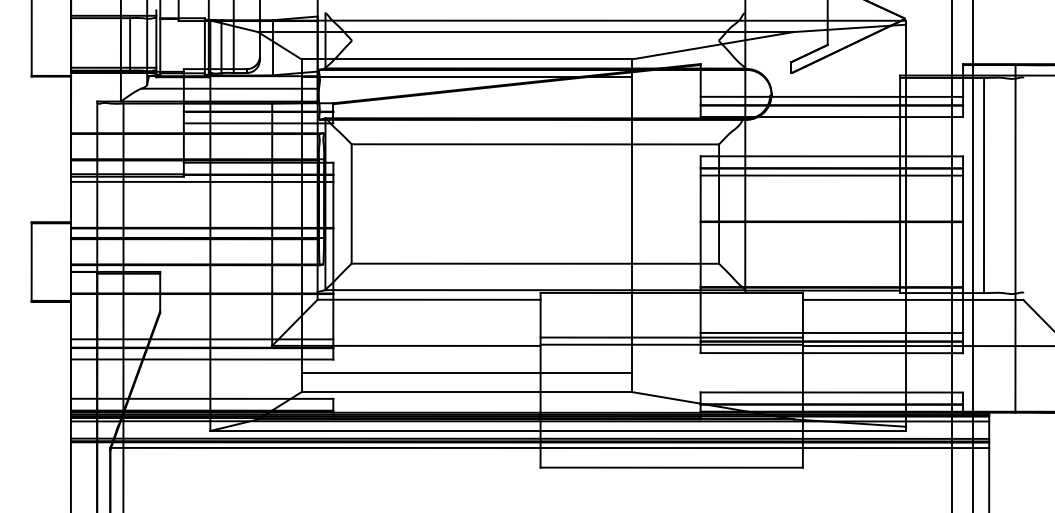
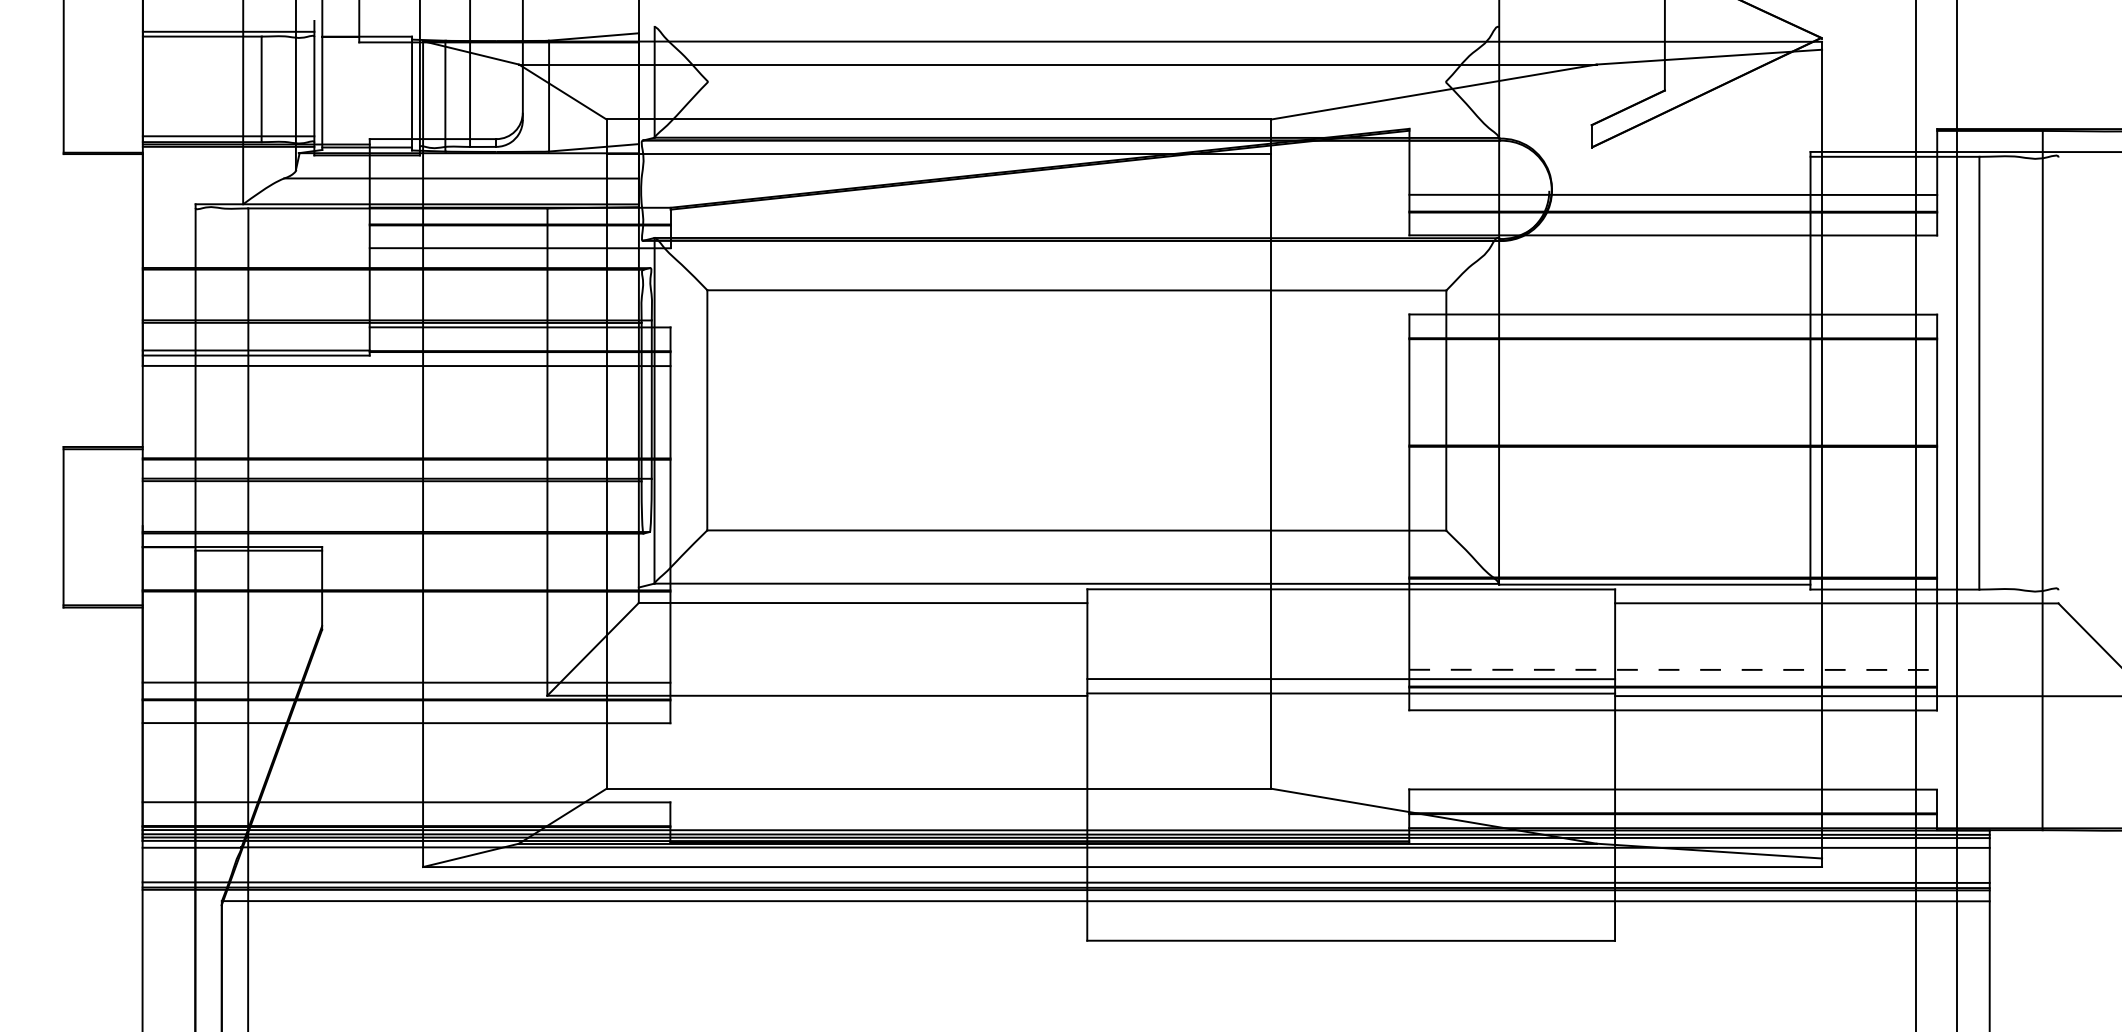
line: (831, 175) -> (1672, 353), removed
line: (832, 332) -> (1674, 668), solid -> dashed
line: (466, 372) -> (938, 749), removed

